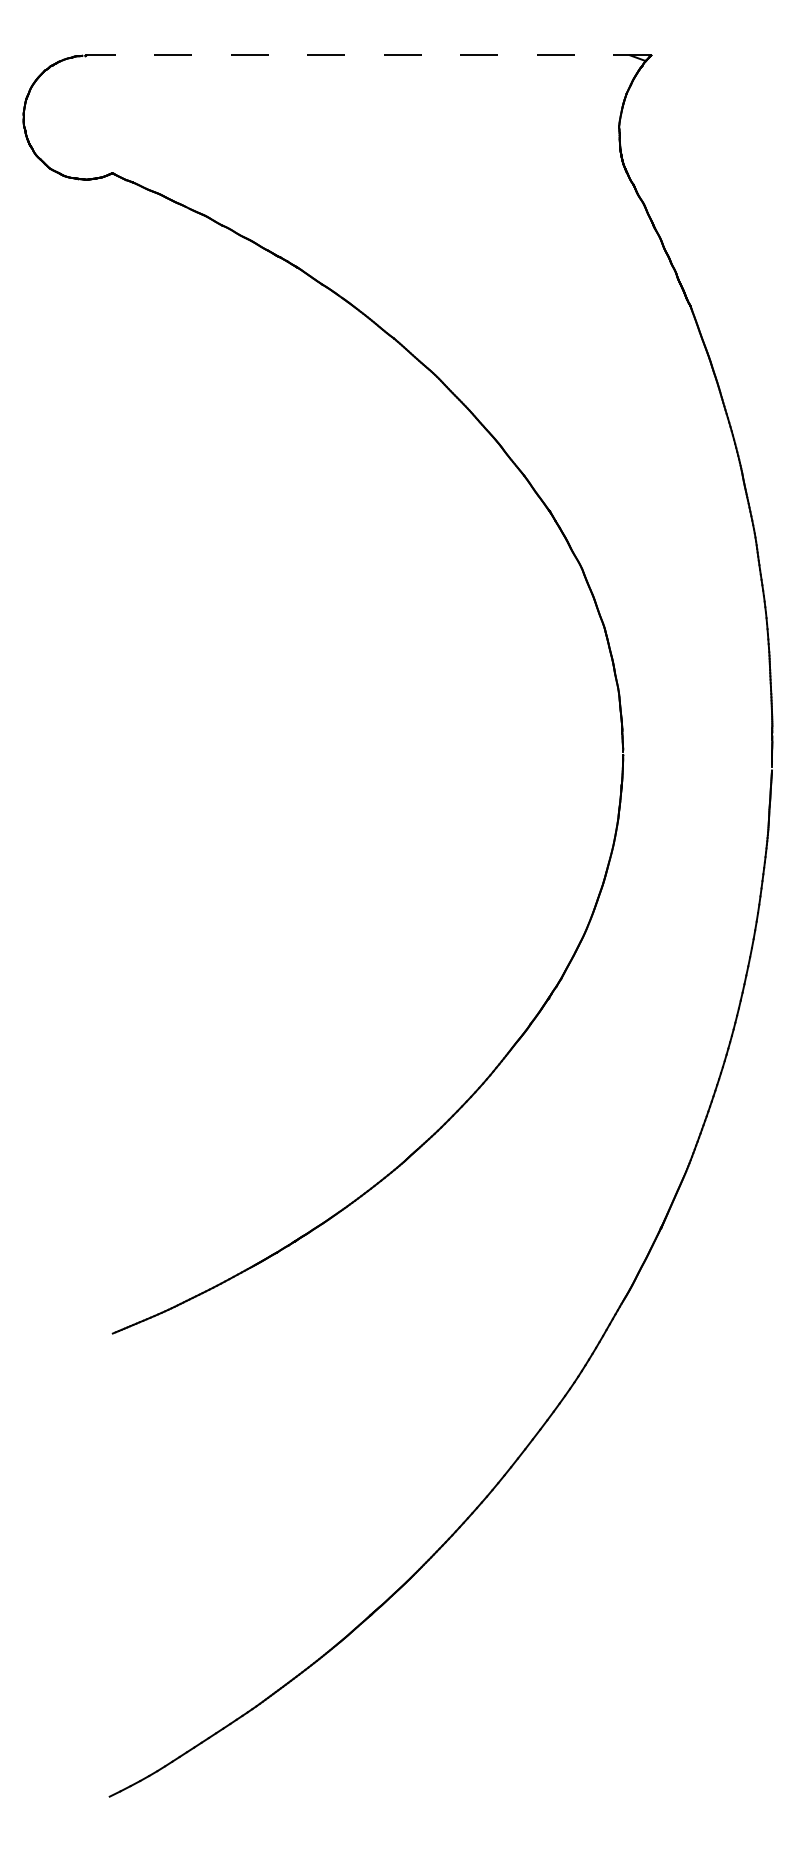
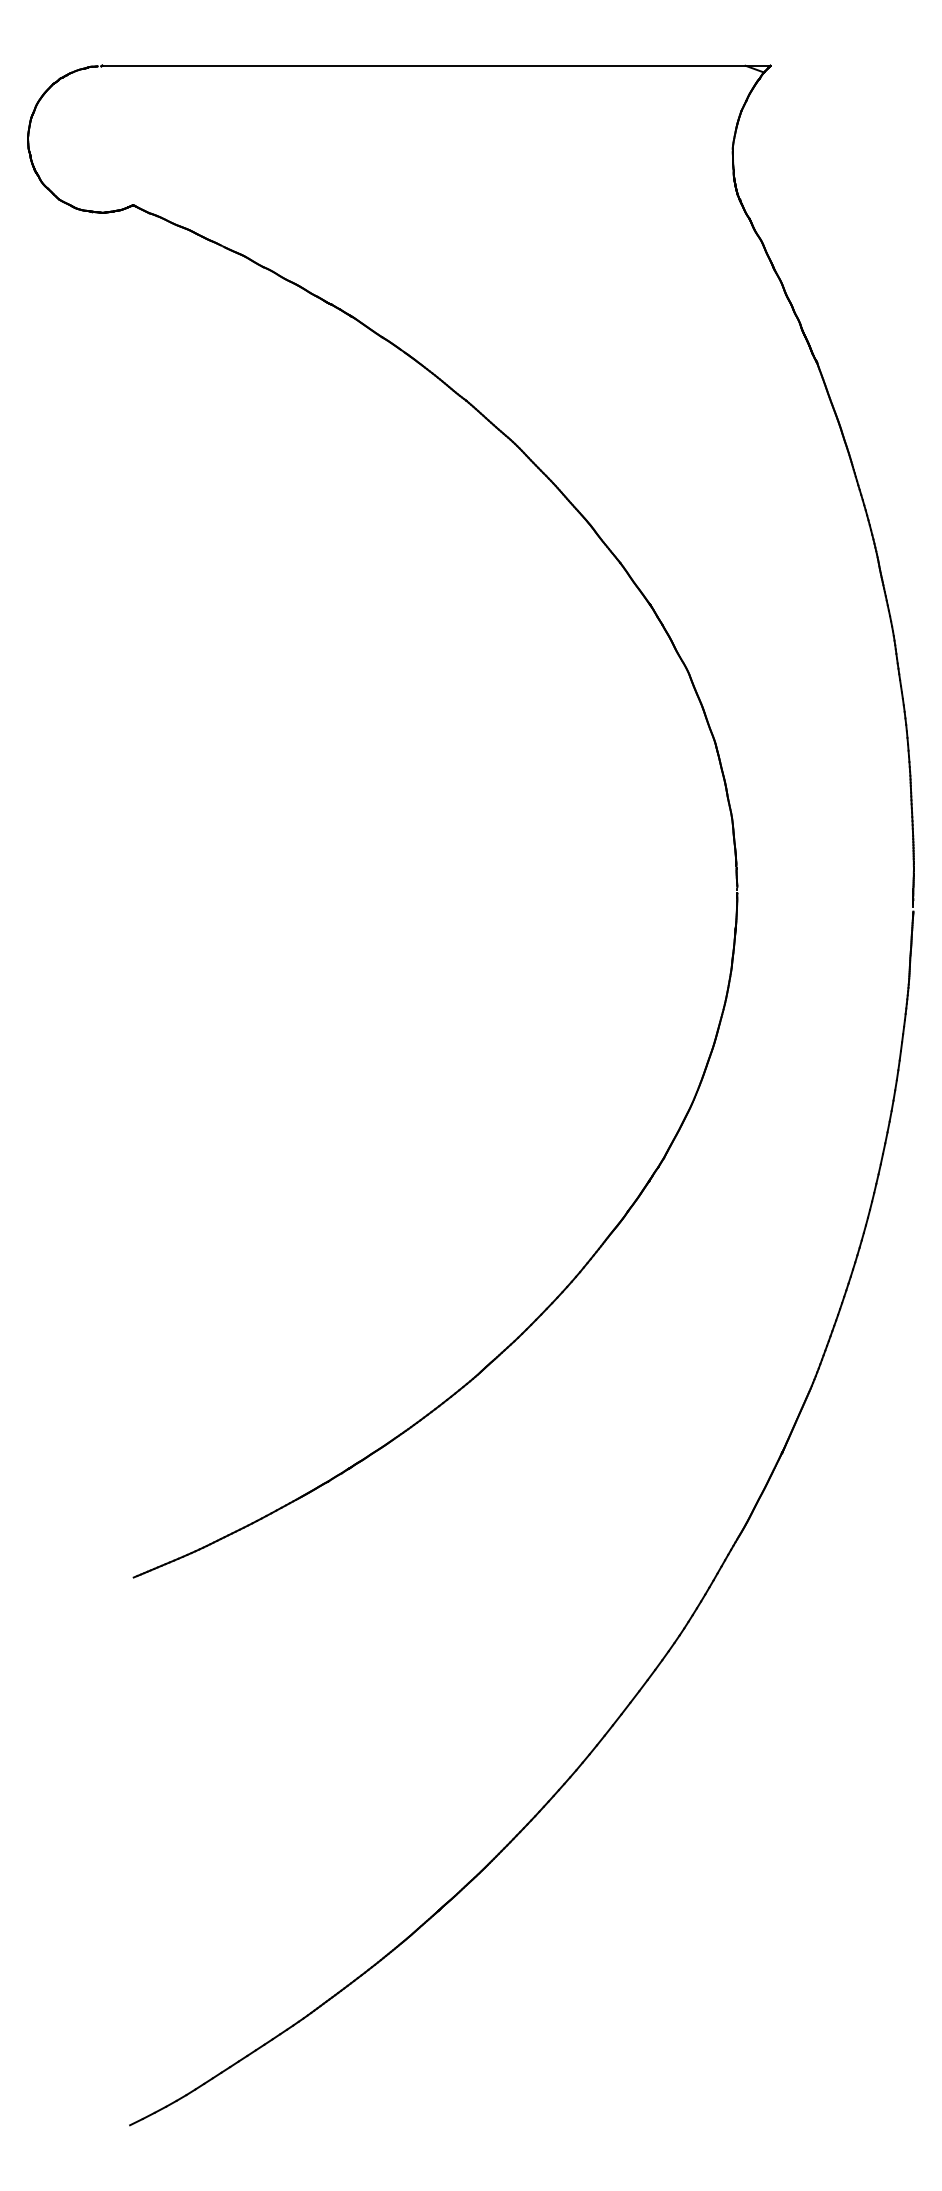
line: (368, 55) -> (436, 65), dashed -> solid

